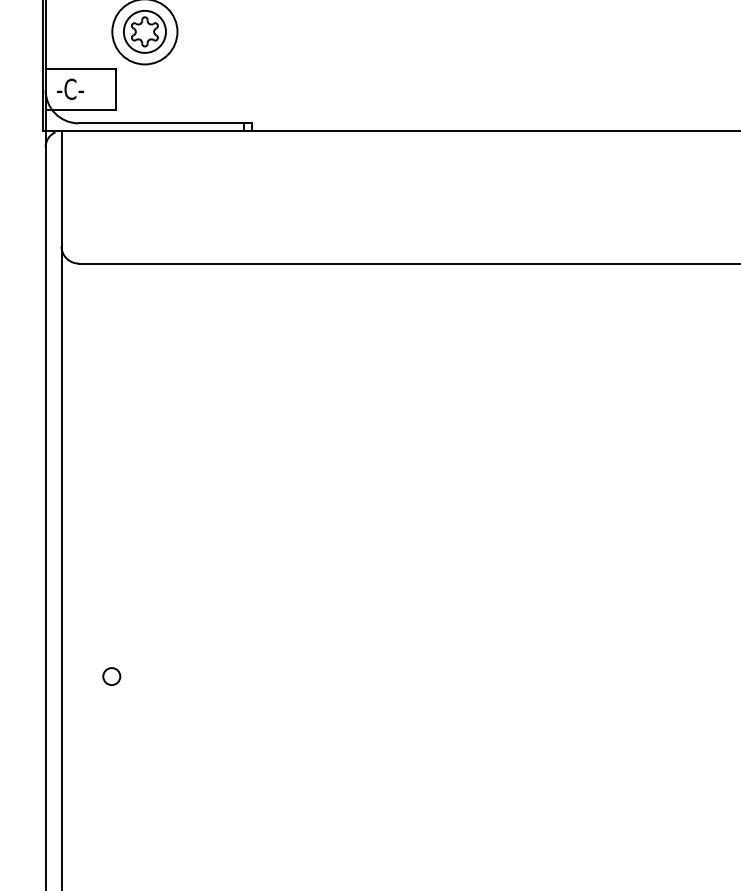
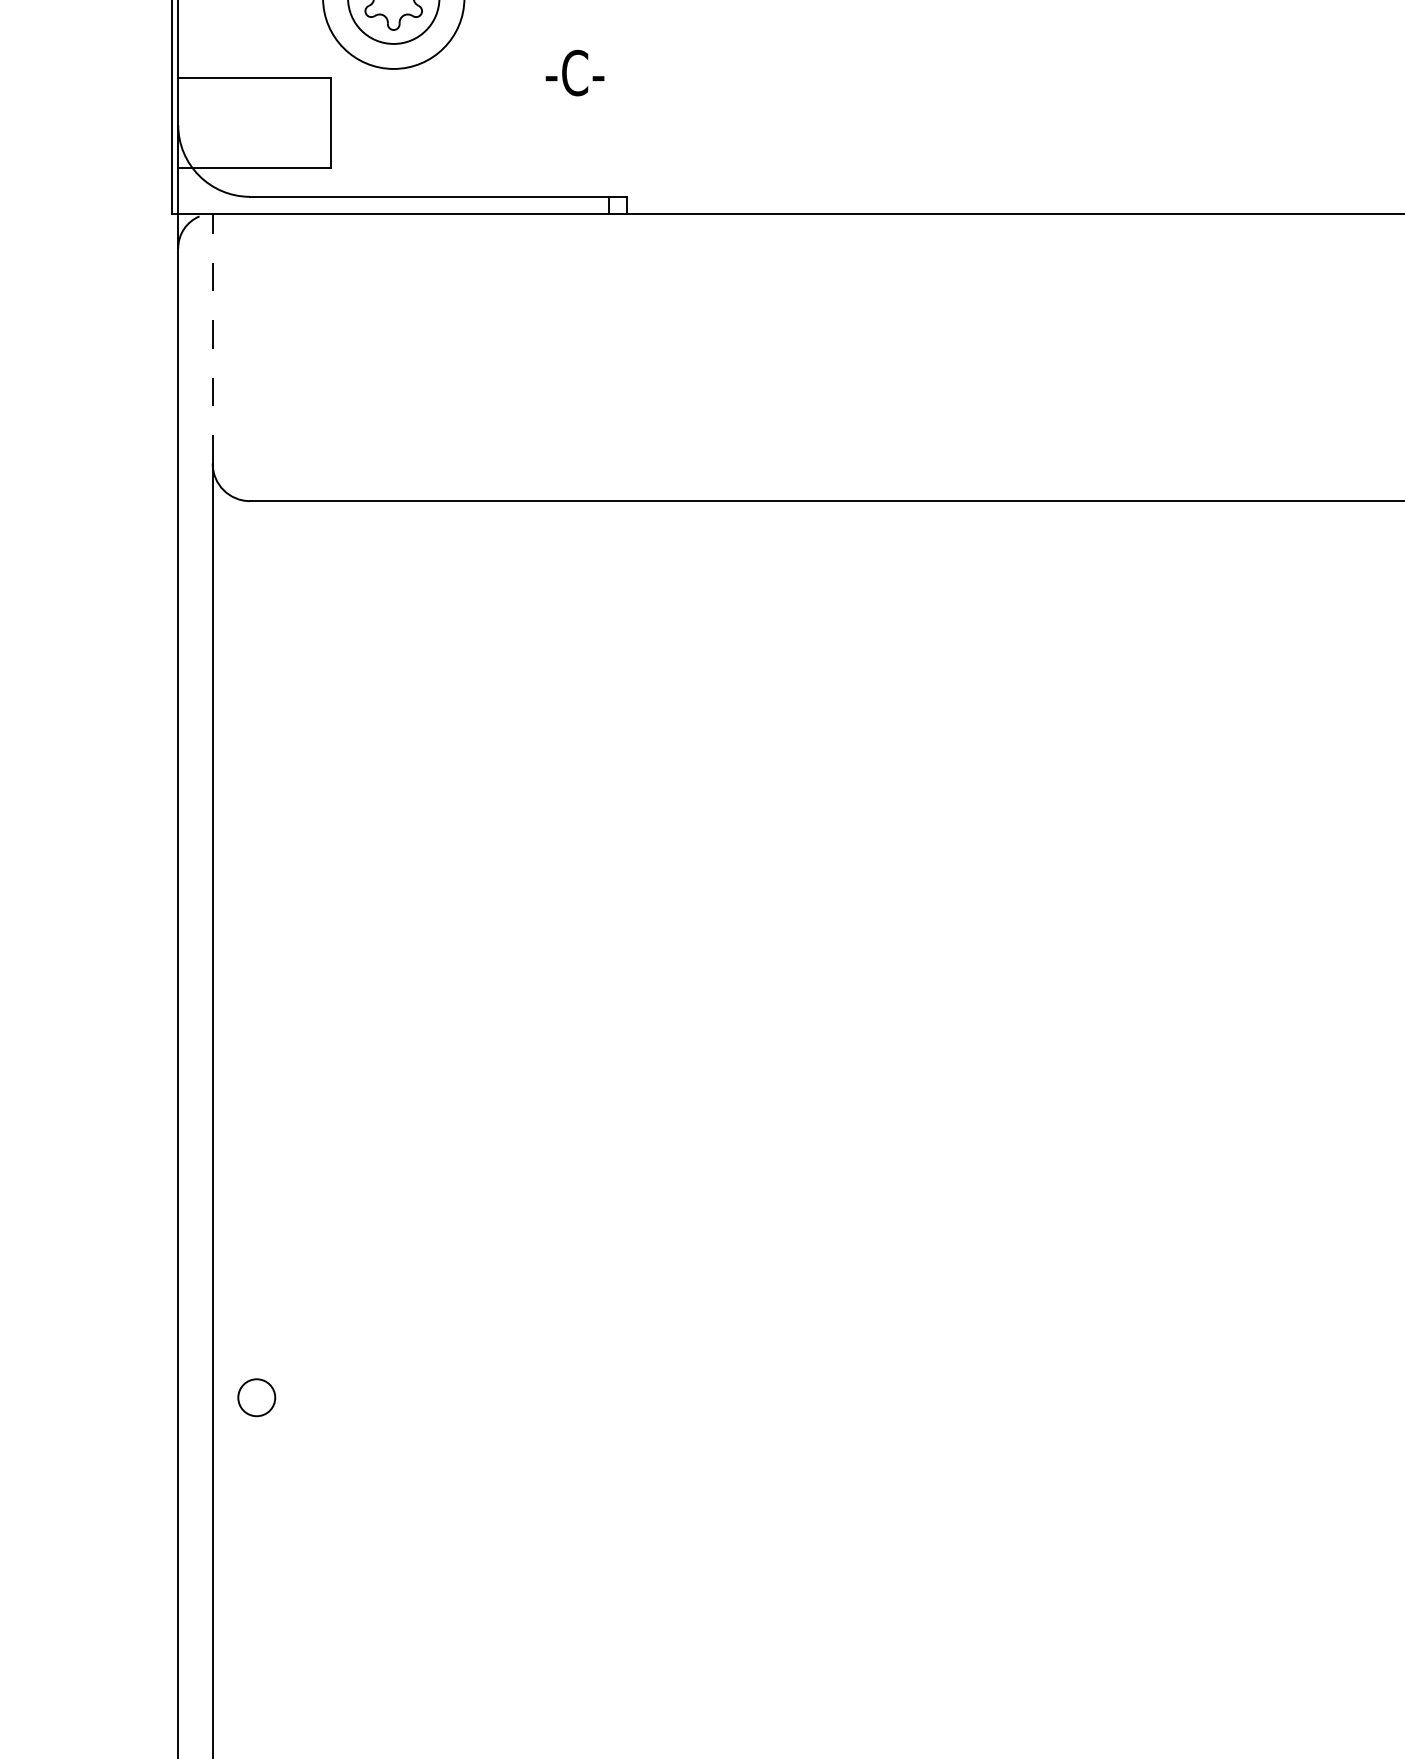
text: (70, 88) -> (575, 71), moved
line: (61, 188) -> (212, 338), solid -> dashed
circle: (111, 676) -> (256, 1397), moved

